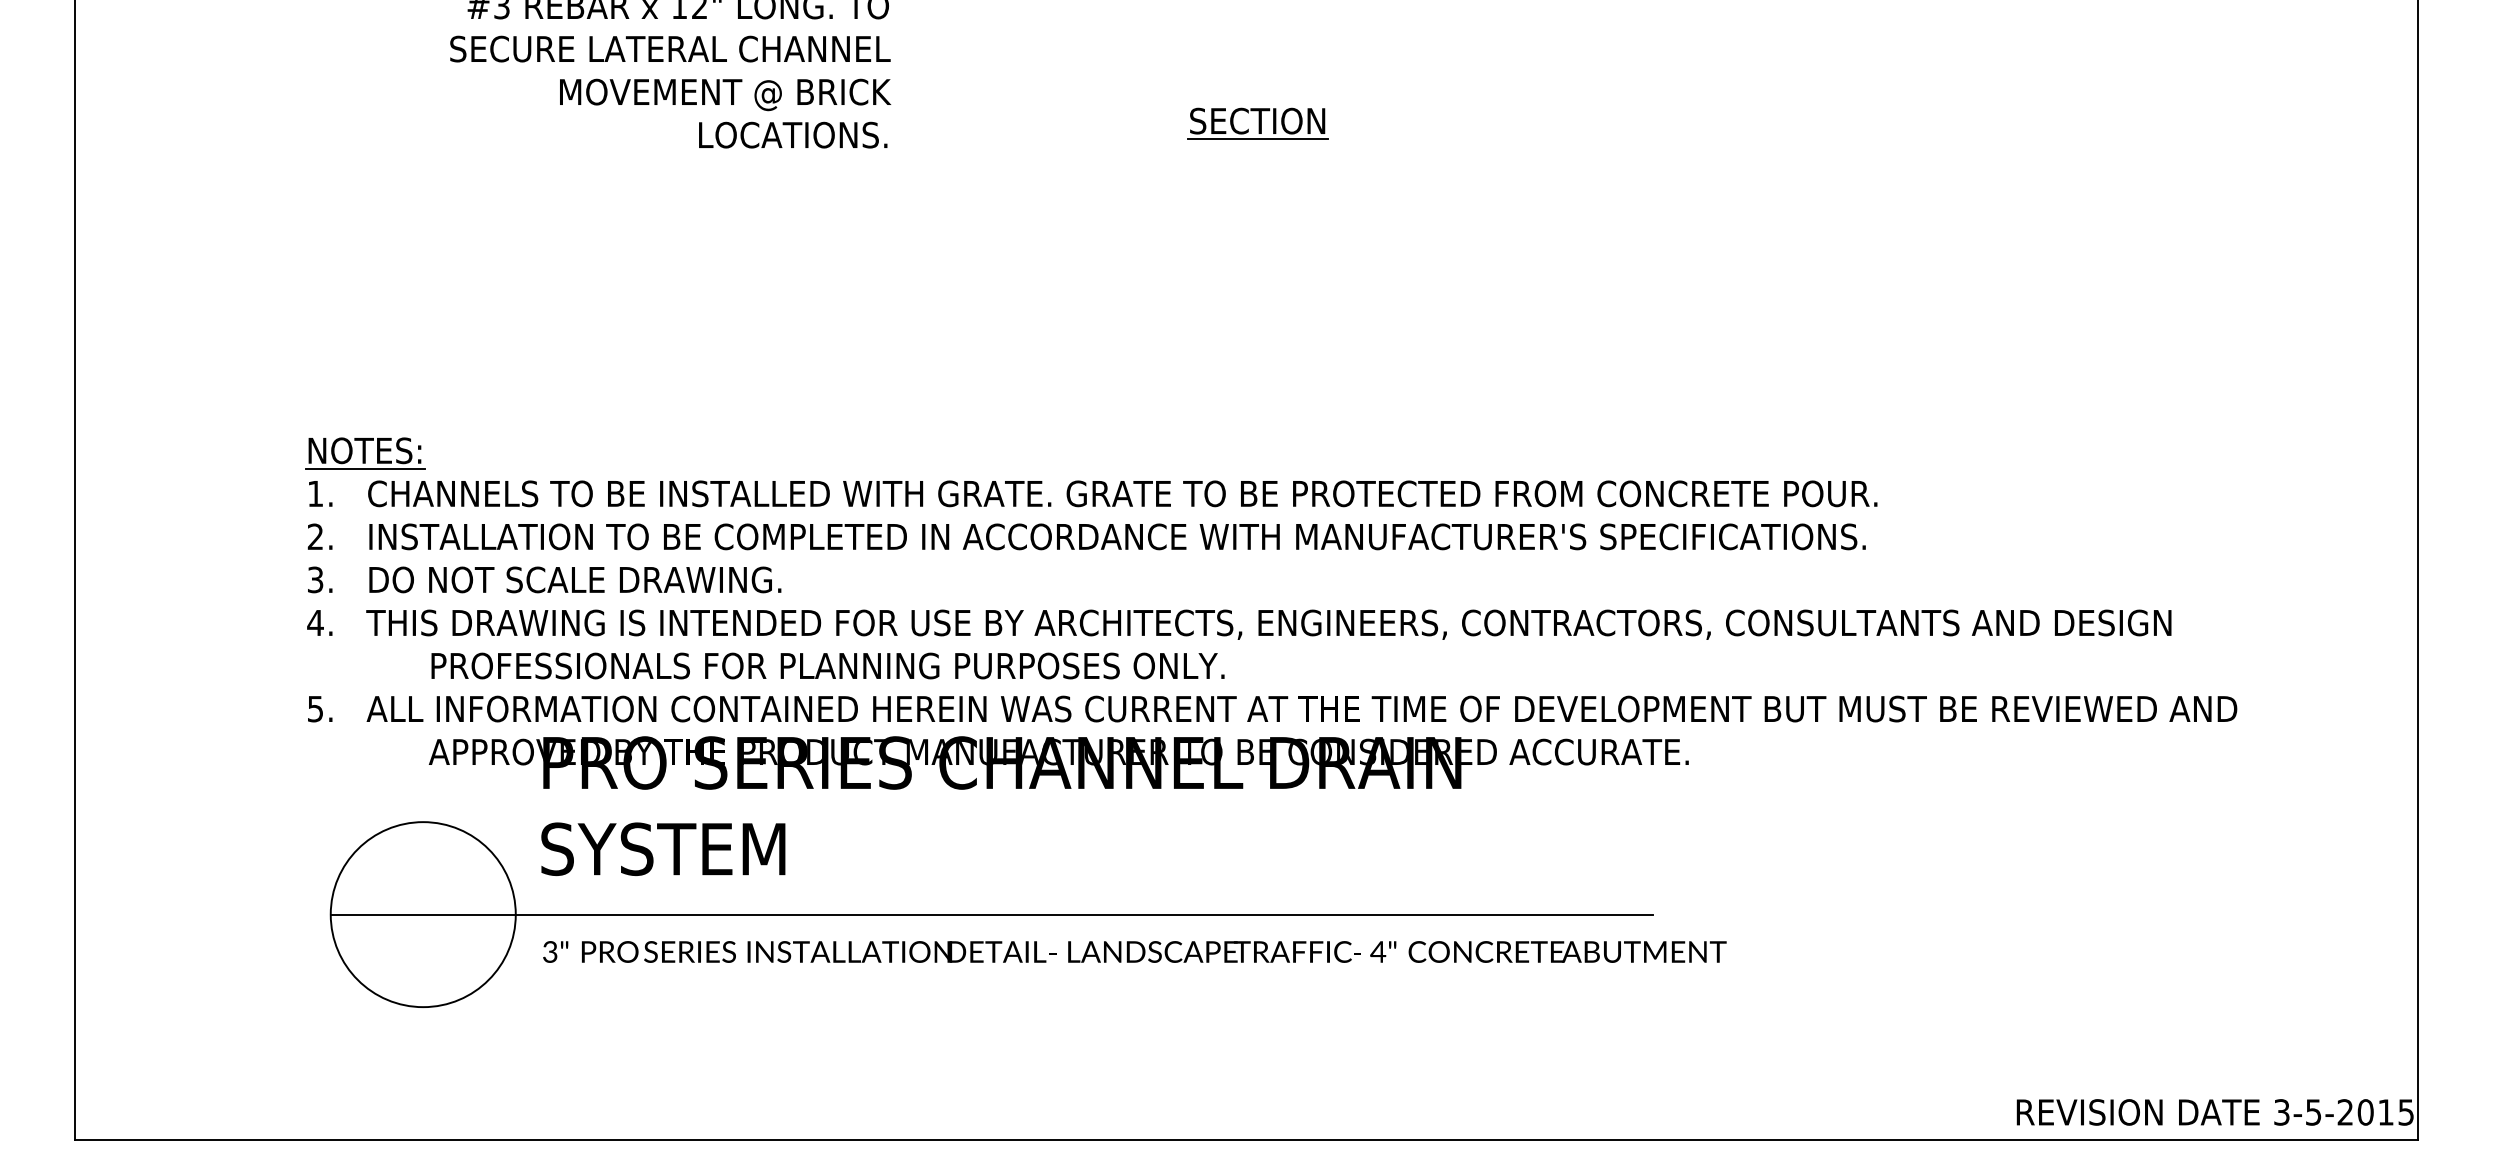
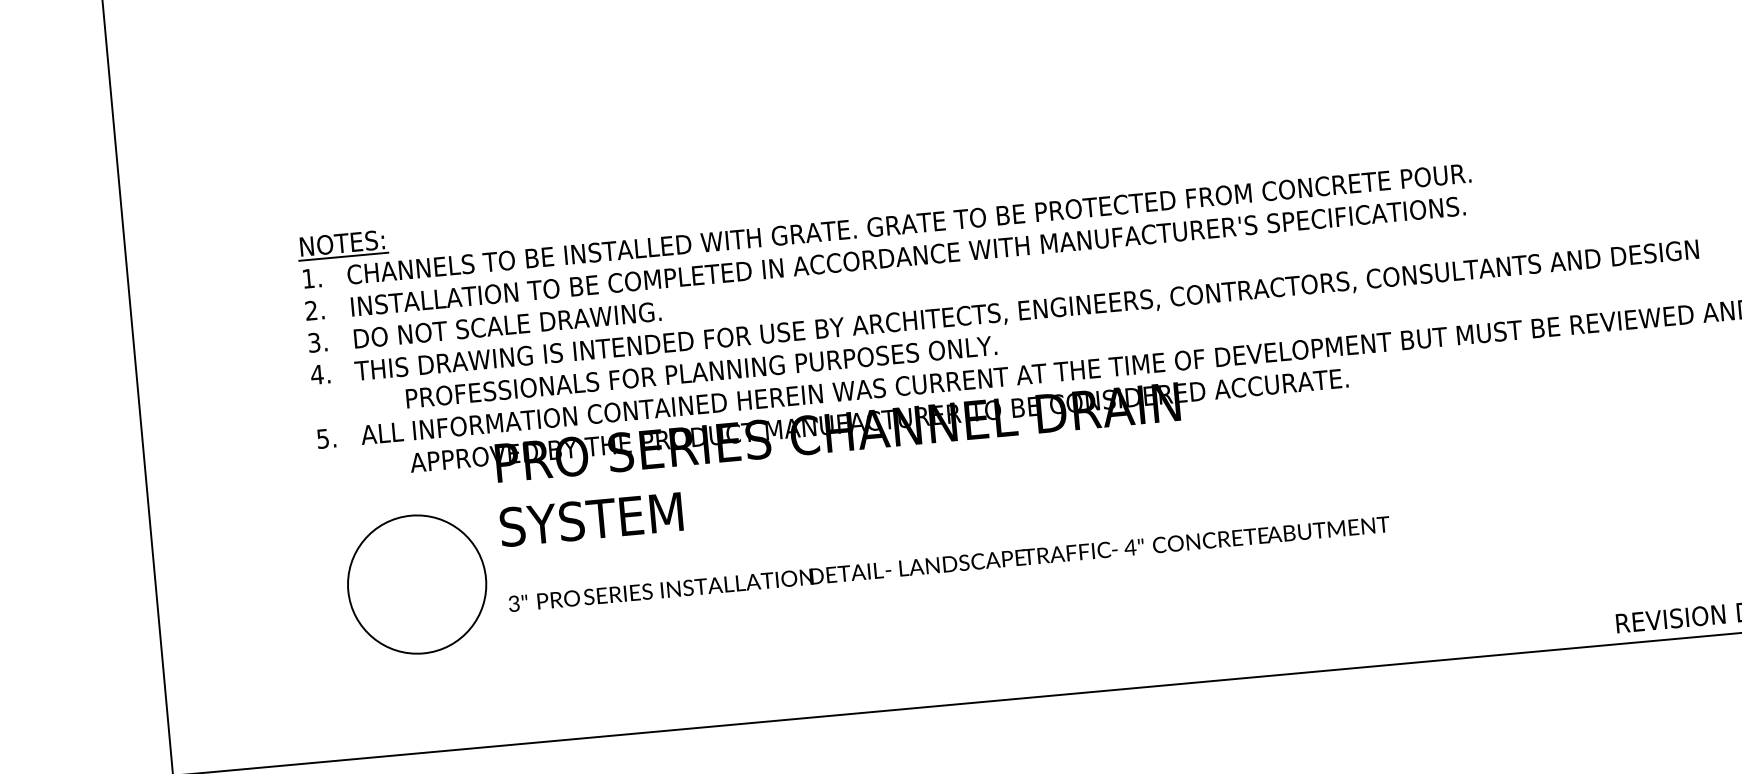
line: (991, 914) -> (840, 545), removed

